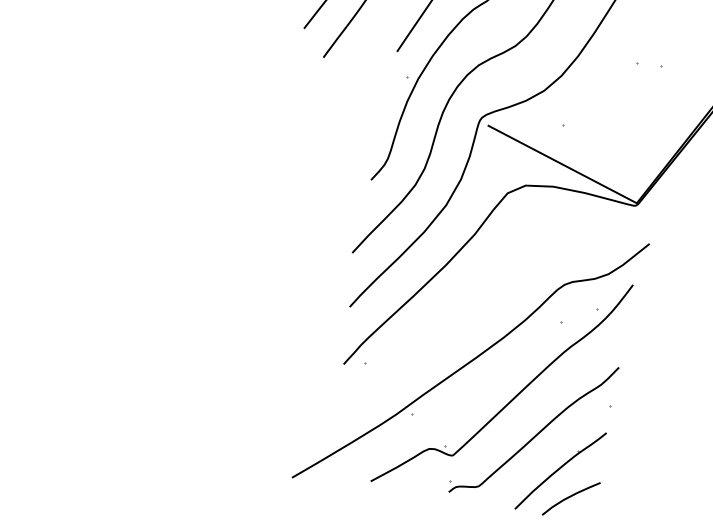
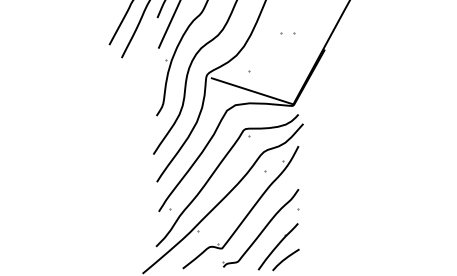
part: (462, 309) -> (214, 173), added

